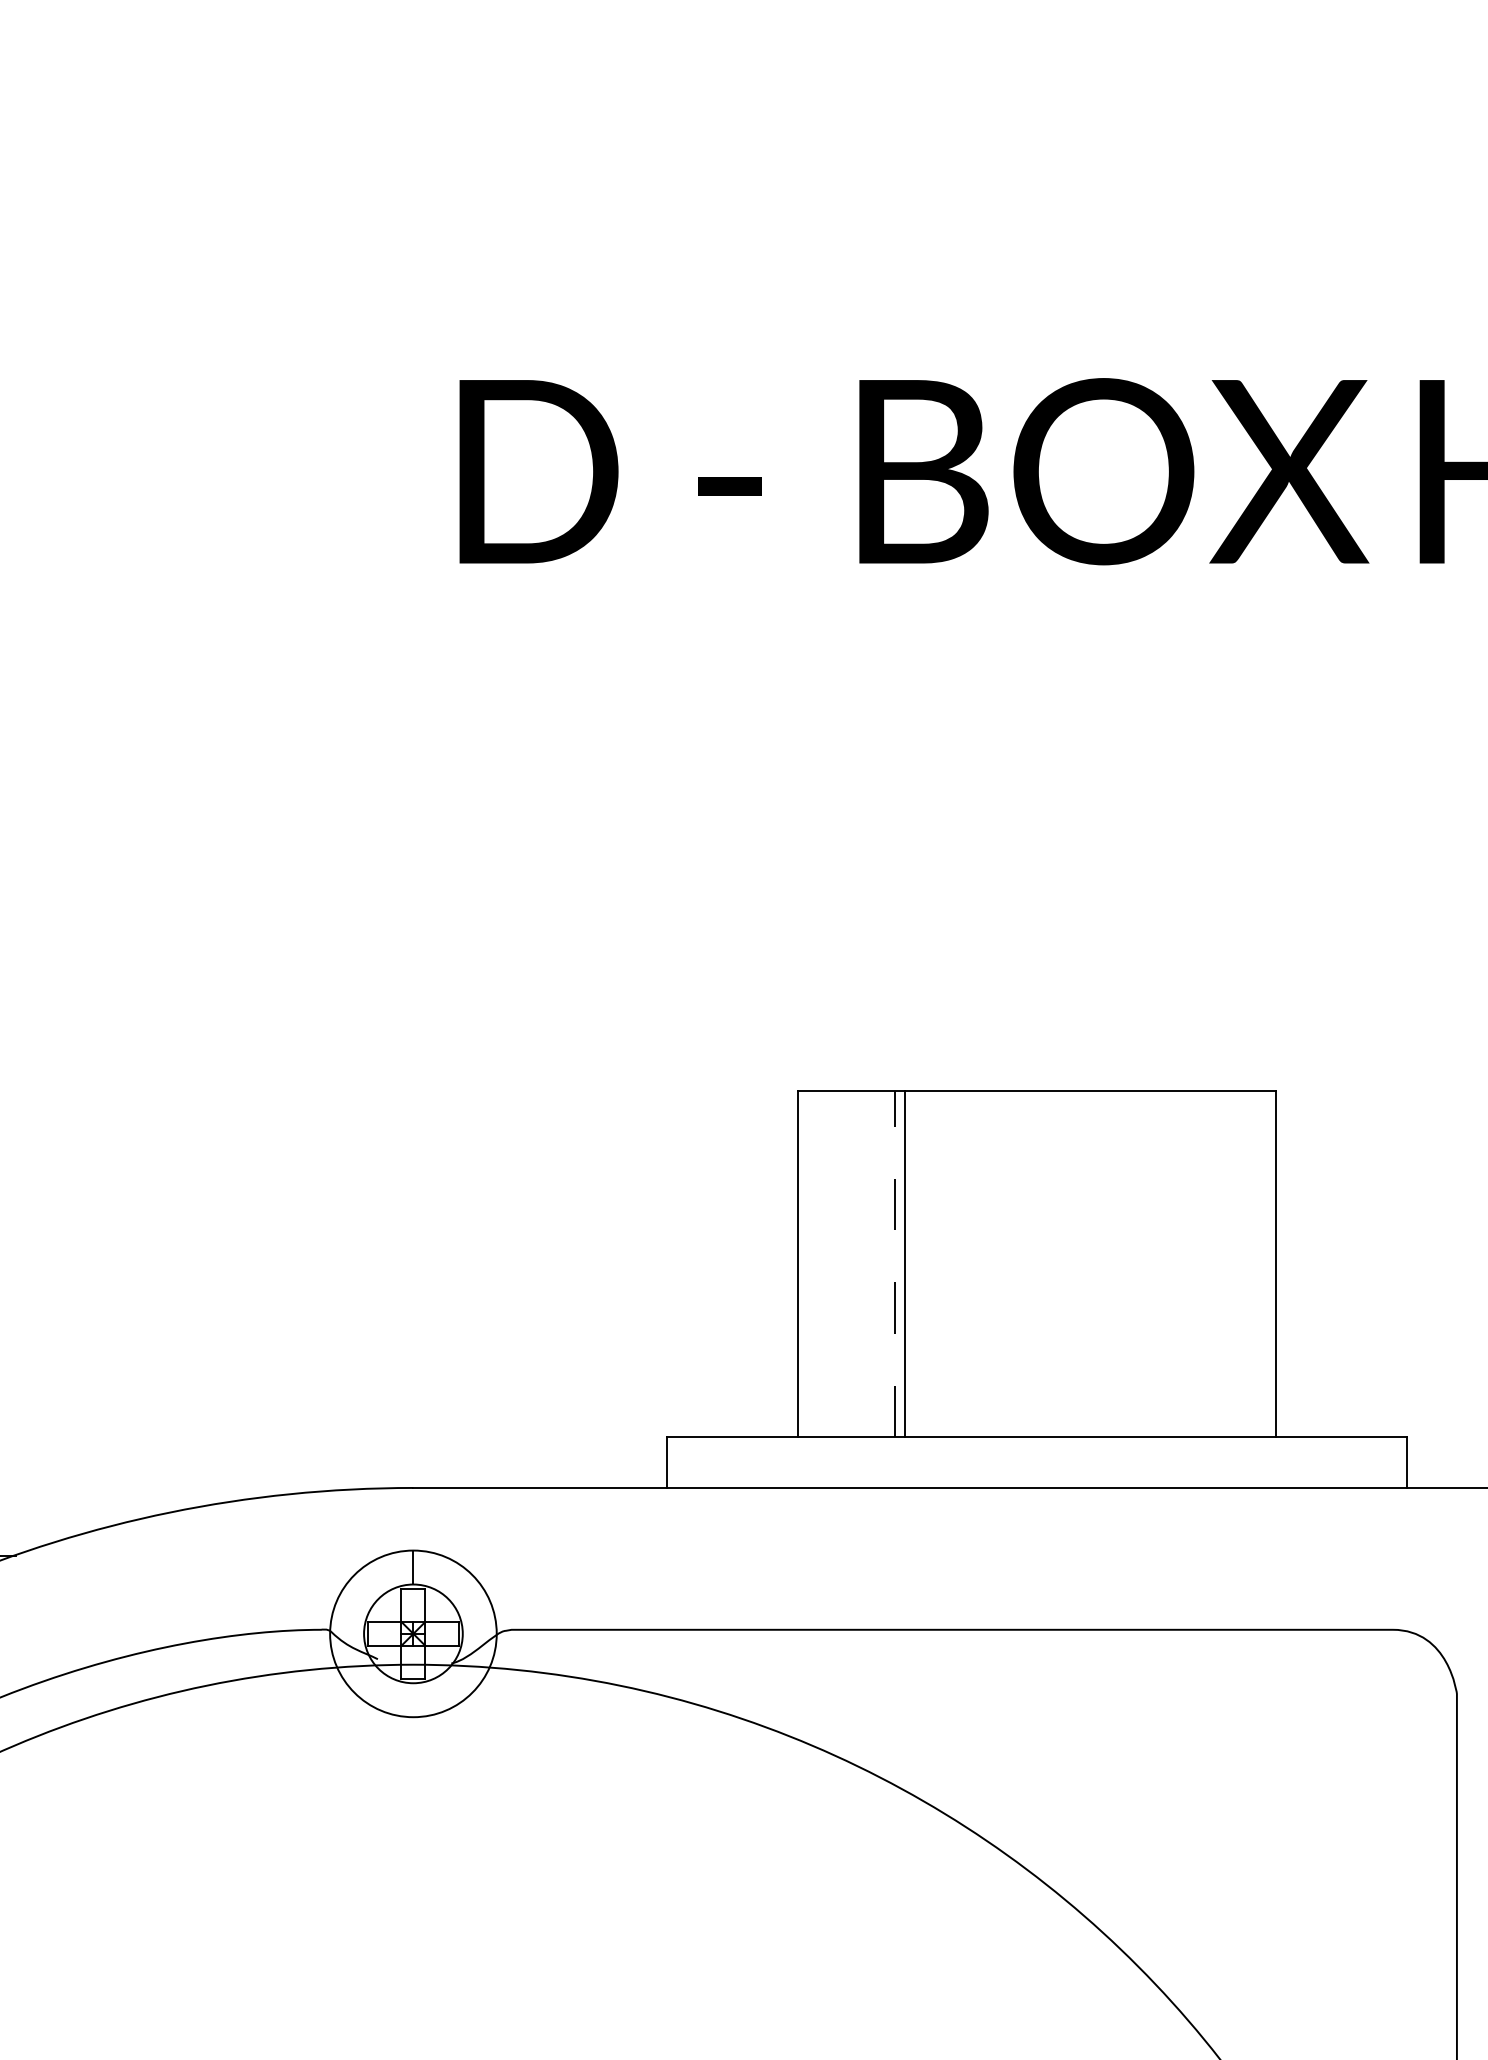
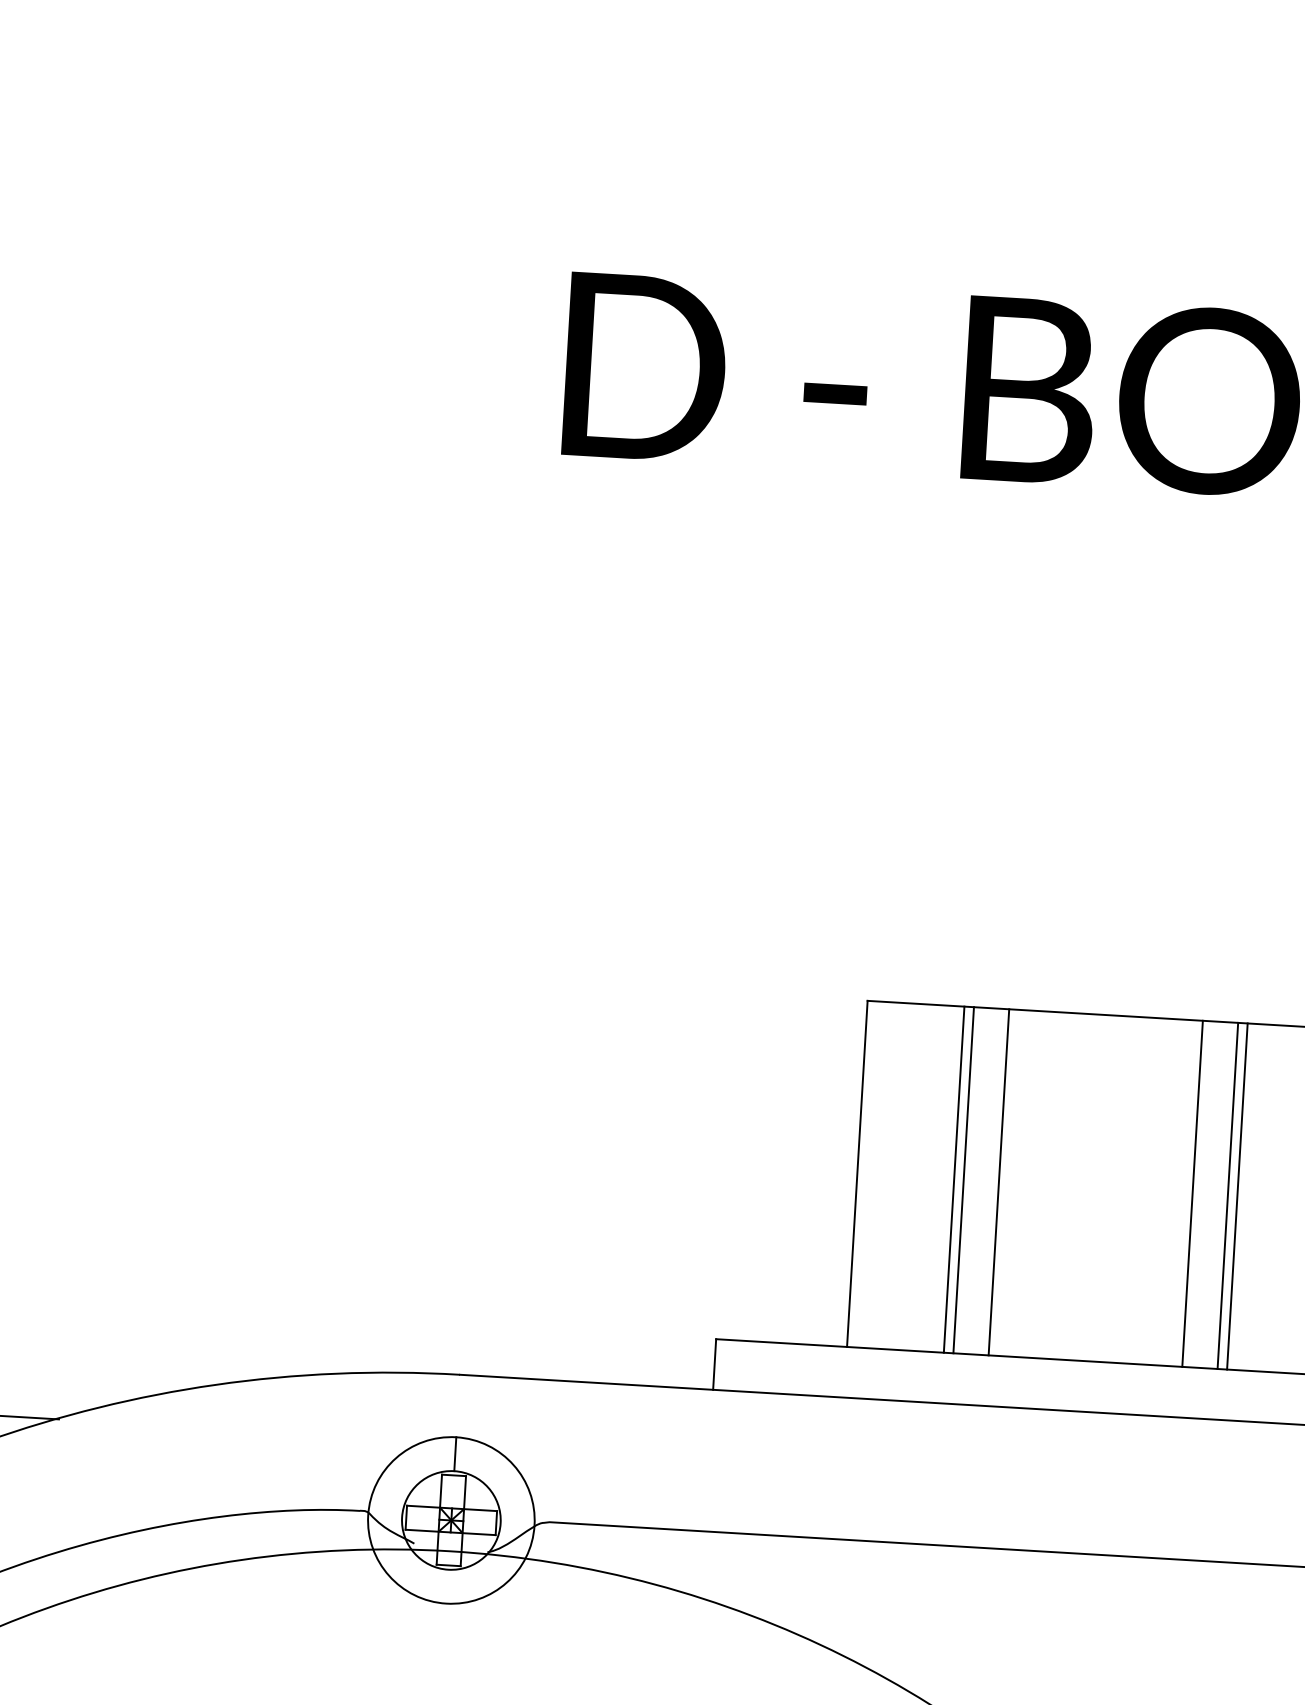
line: (895, 1263) -> (954, 1179), dashed -> solid
line: (939, 1263) -> (998, 1181), added
line: (1133, 1263) -> (1192, 1193), added
line: (1169, 1263) -> (1228, 1195), added
line: (1178, 1263) -> (1237, 1196), added

